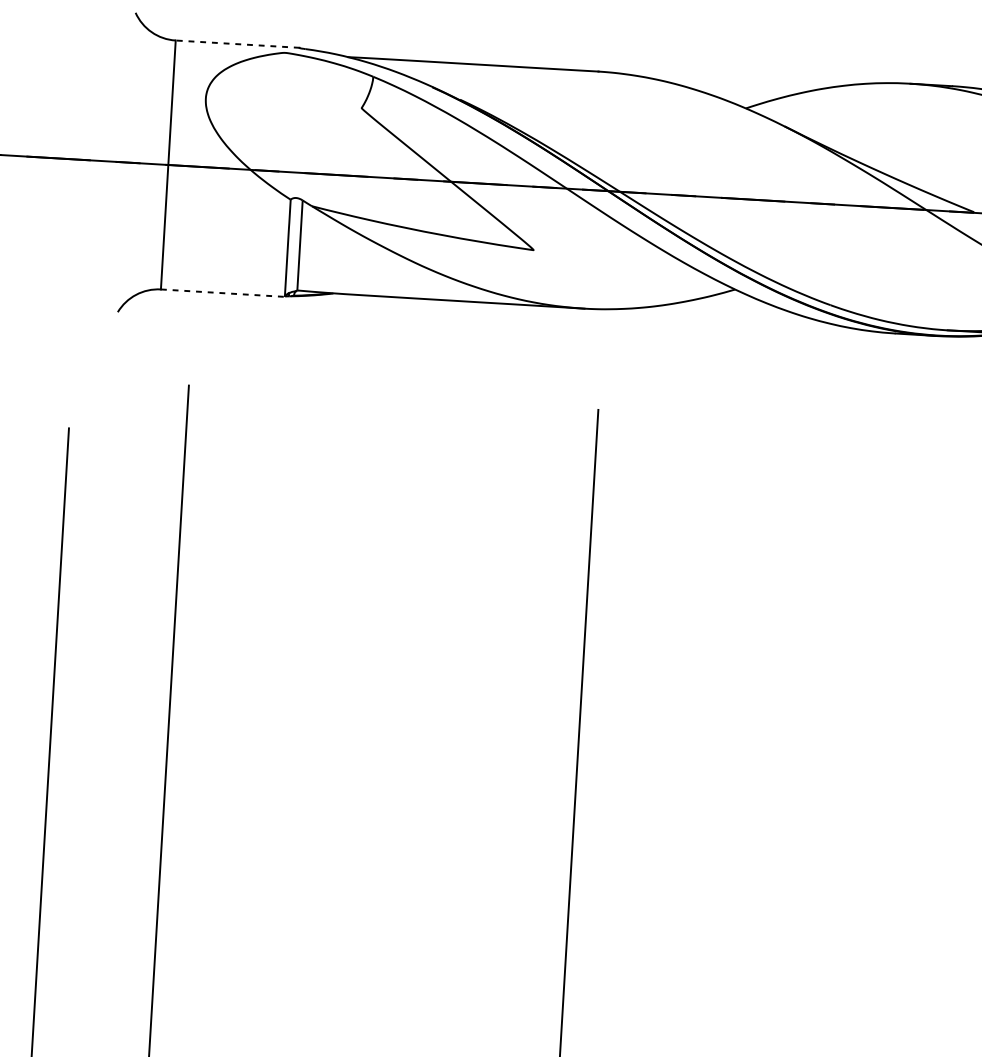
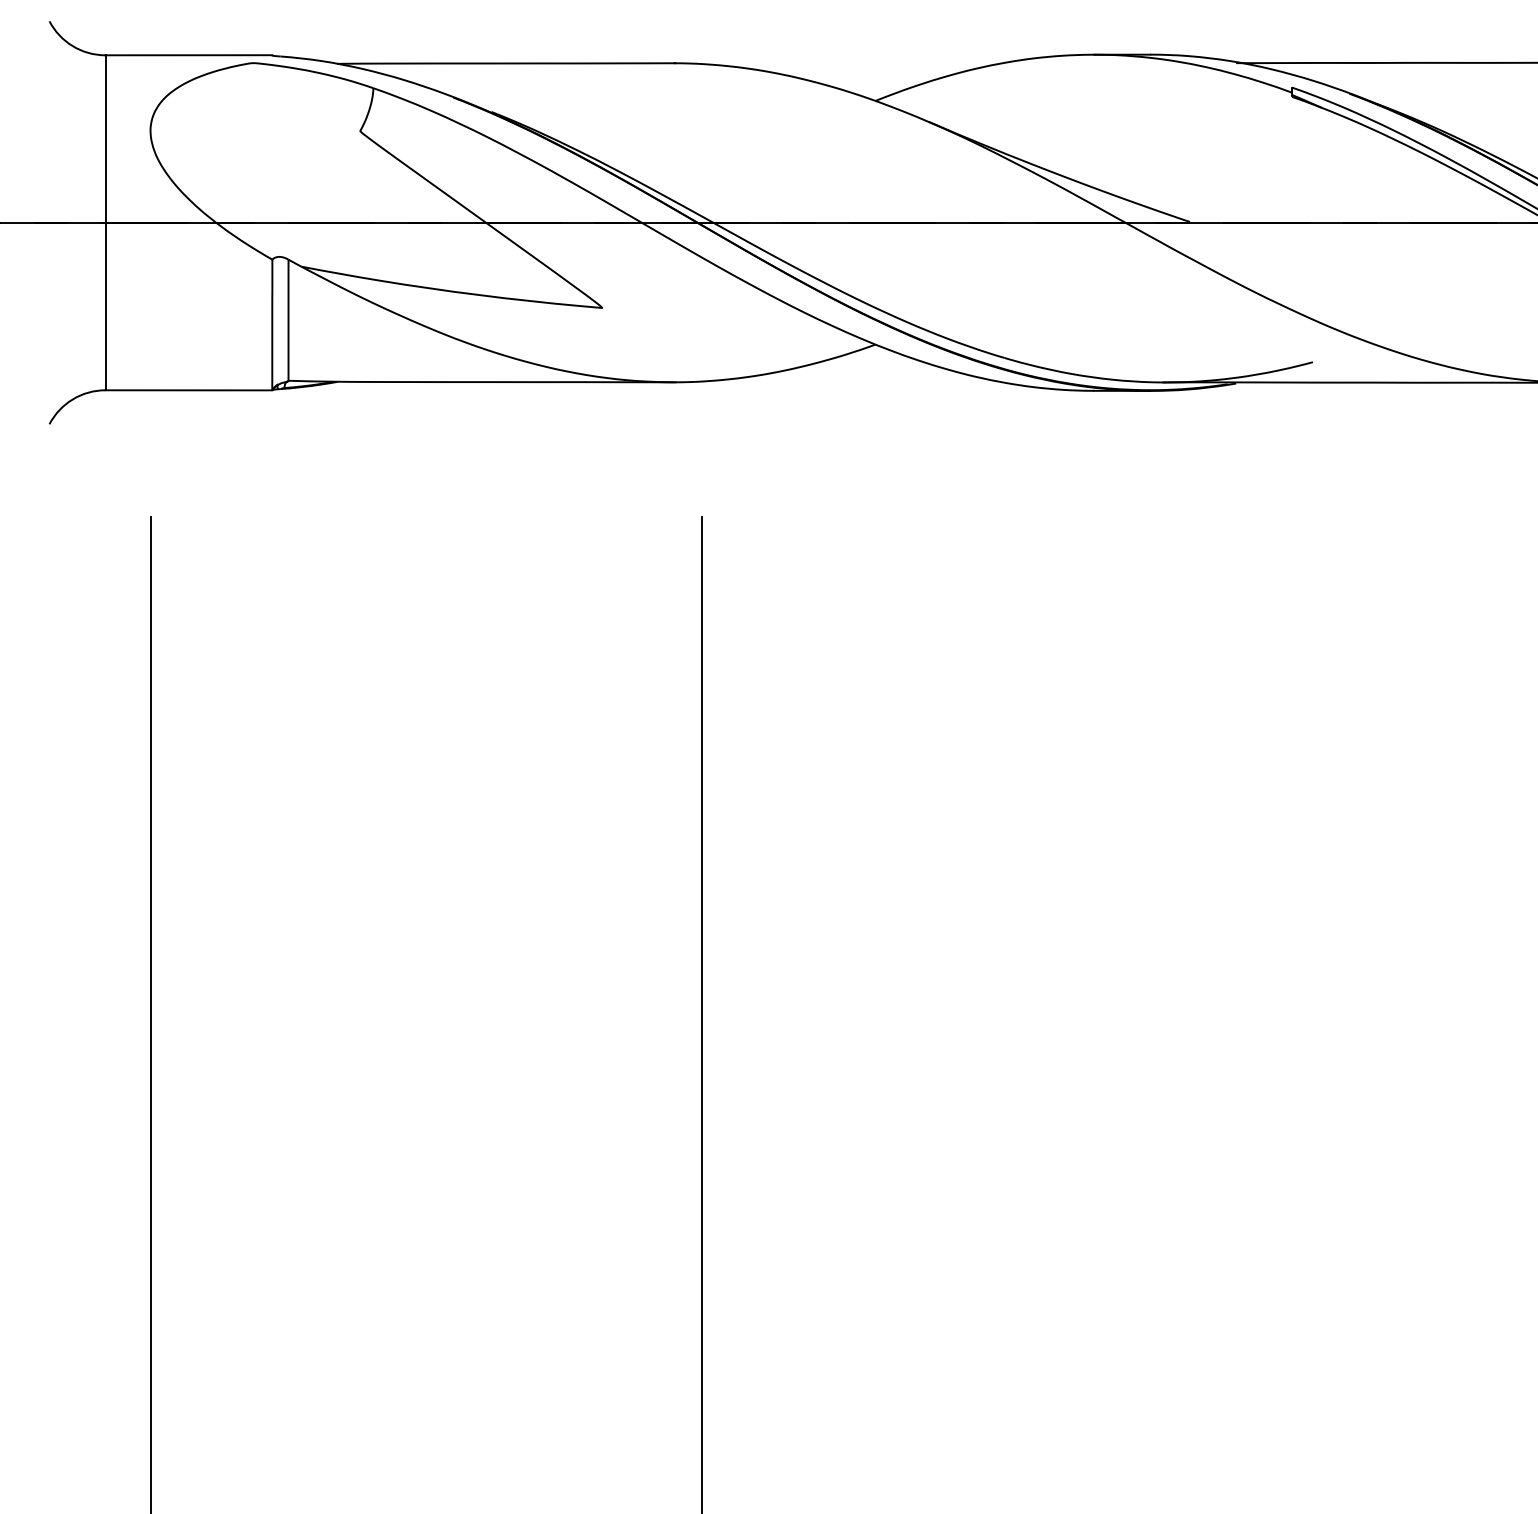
line: (237, 44) -> (188, 55), dashed -> solid
line: (223, 293) -> (189, 390), dashed -> solid

